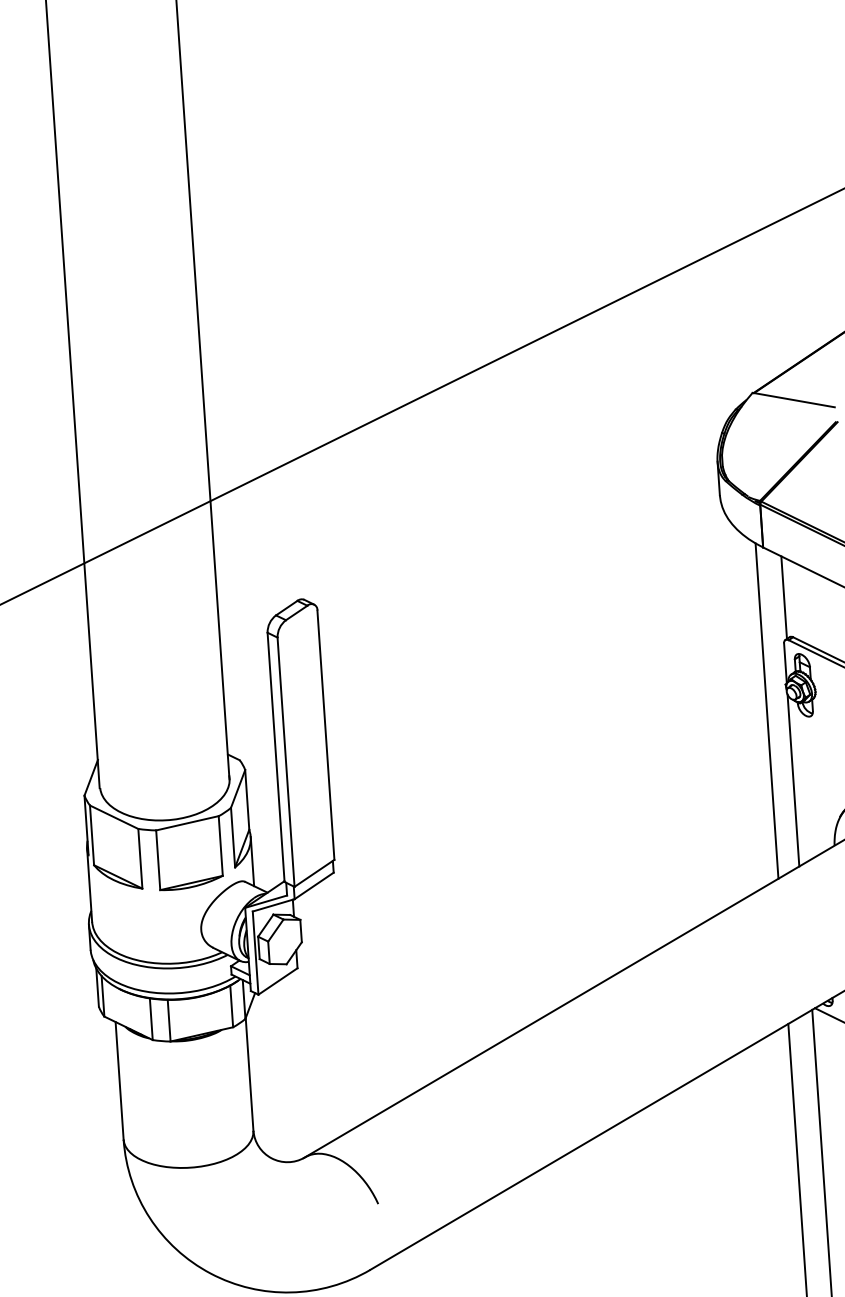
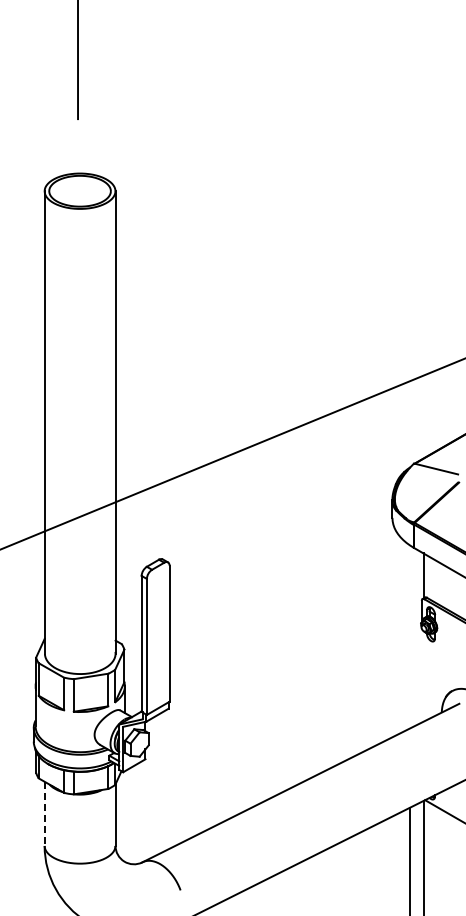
line: (767, 710) -> (410, 636), removed
line: (792, 780) -> (421, 675), removed
line: (119, 1082) -> (44, 814), solid -> dashed

